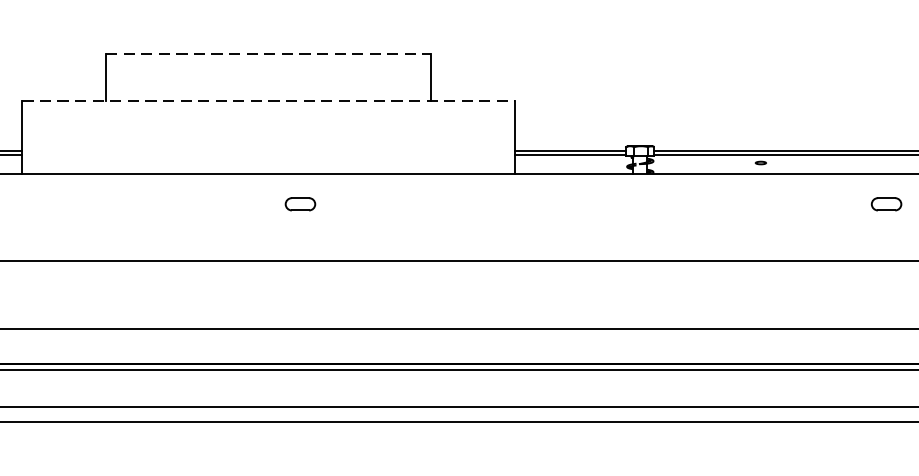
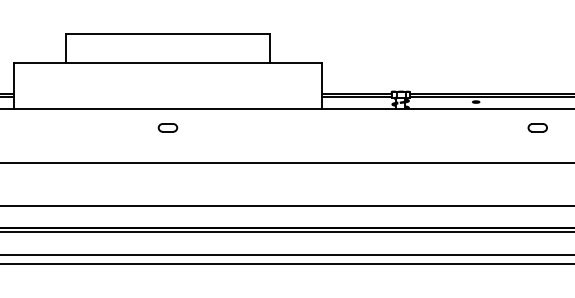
line: (267, 53) -> (167, 33), dashed -> solid
line: (269, 101) -> (168, 63), dashed -> solid
part: (299, 203) -> (167, 127), moved
part: (886, 203) -> (537, 127), moved

